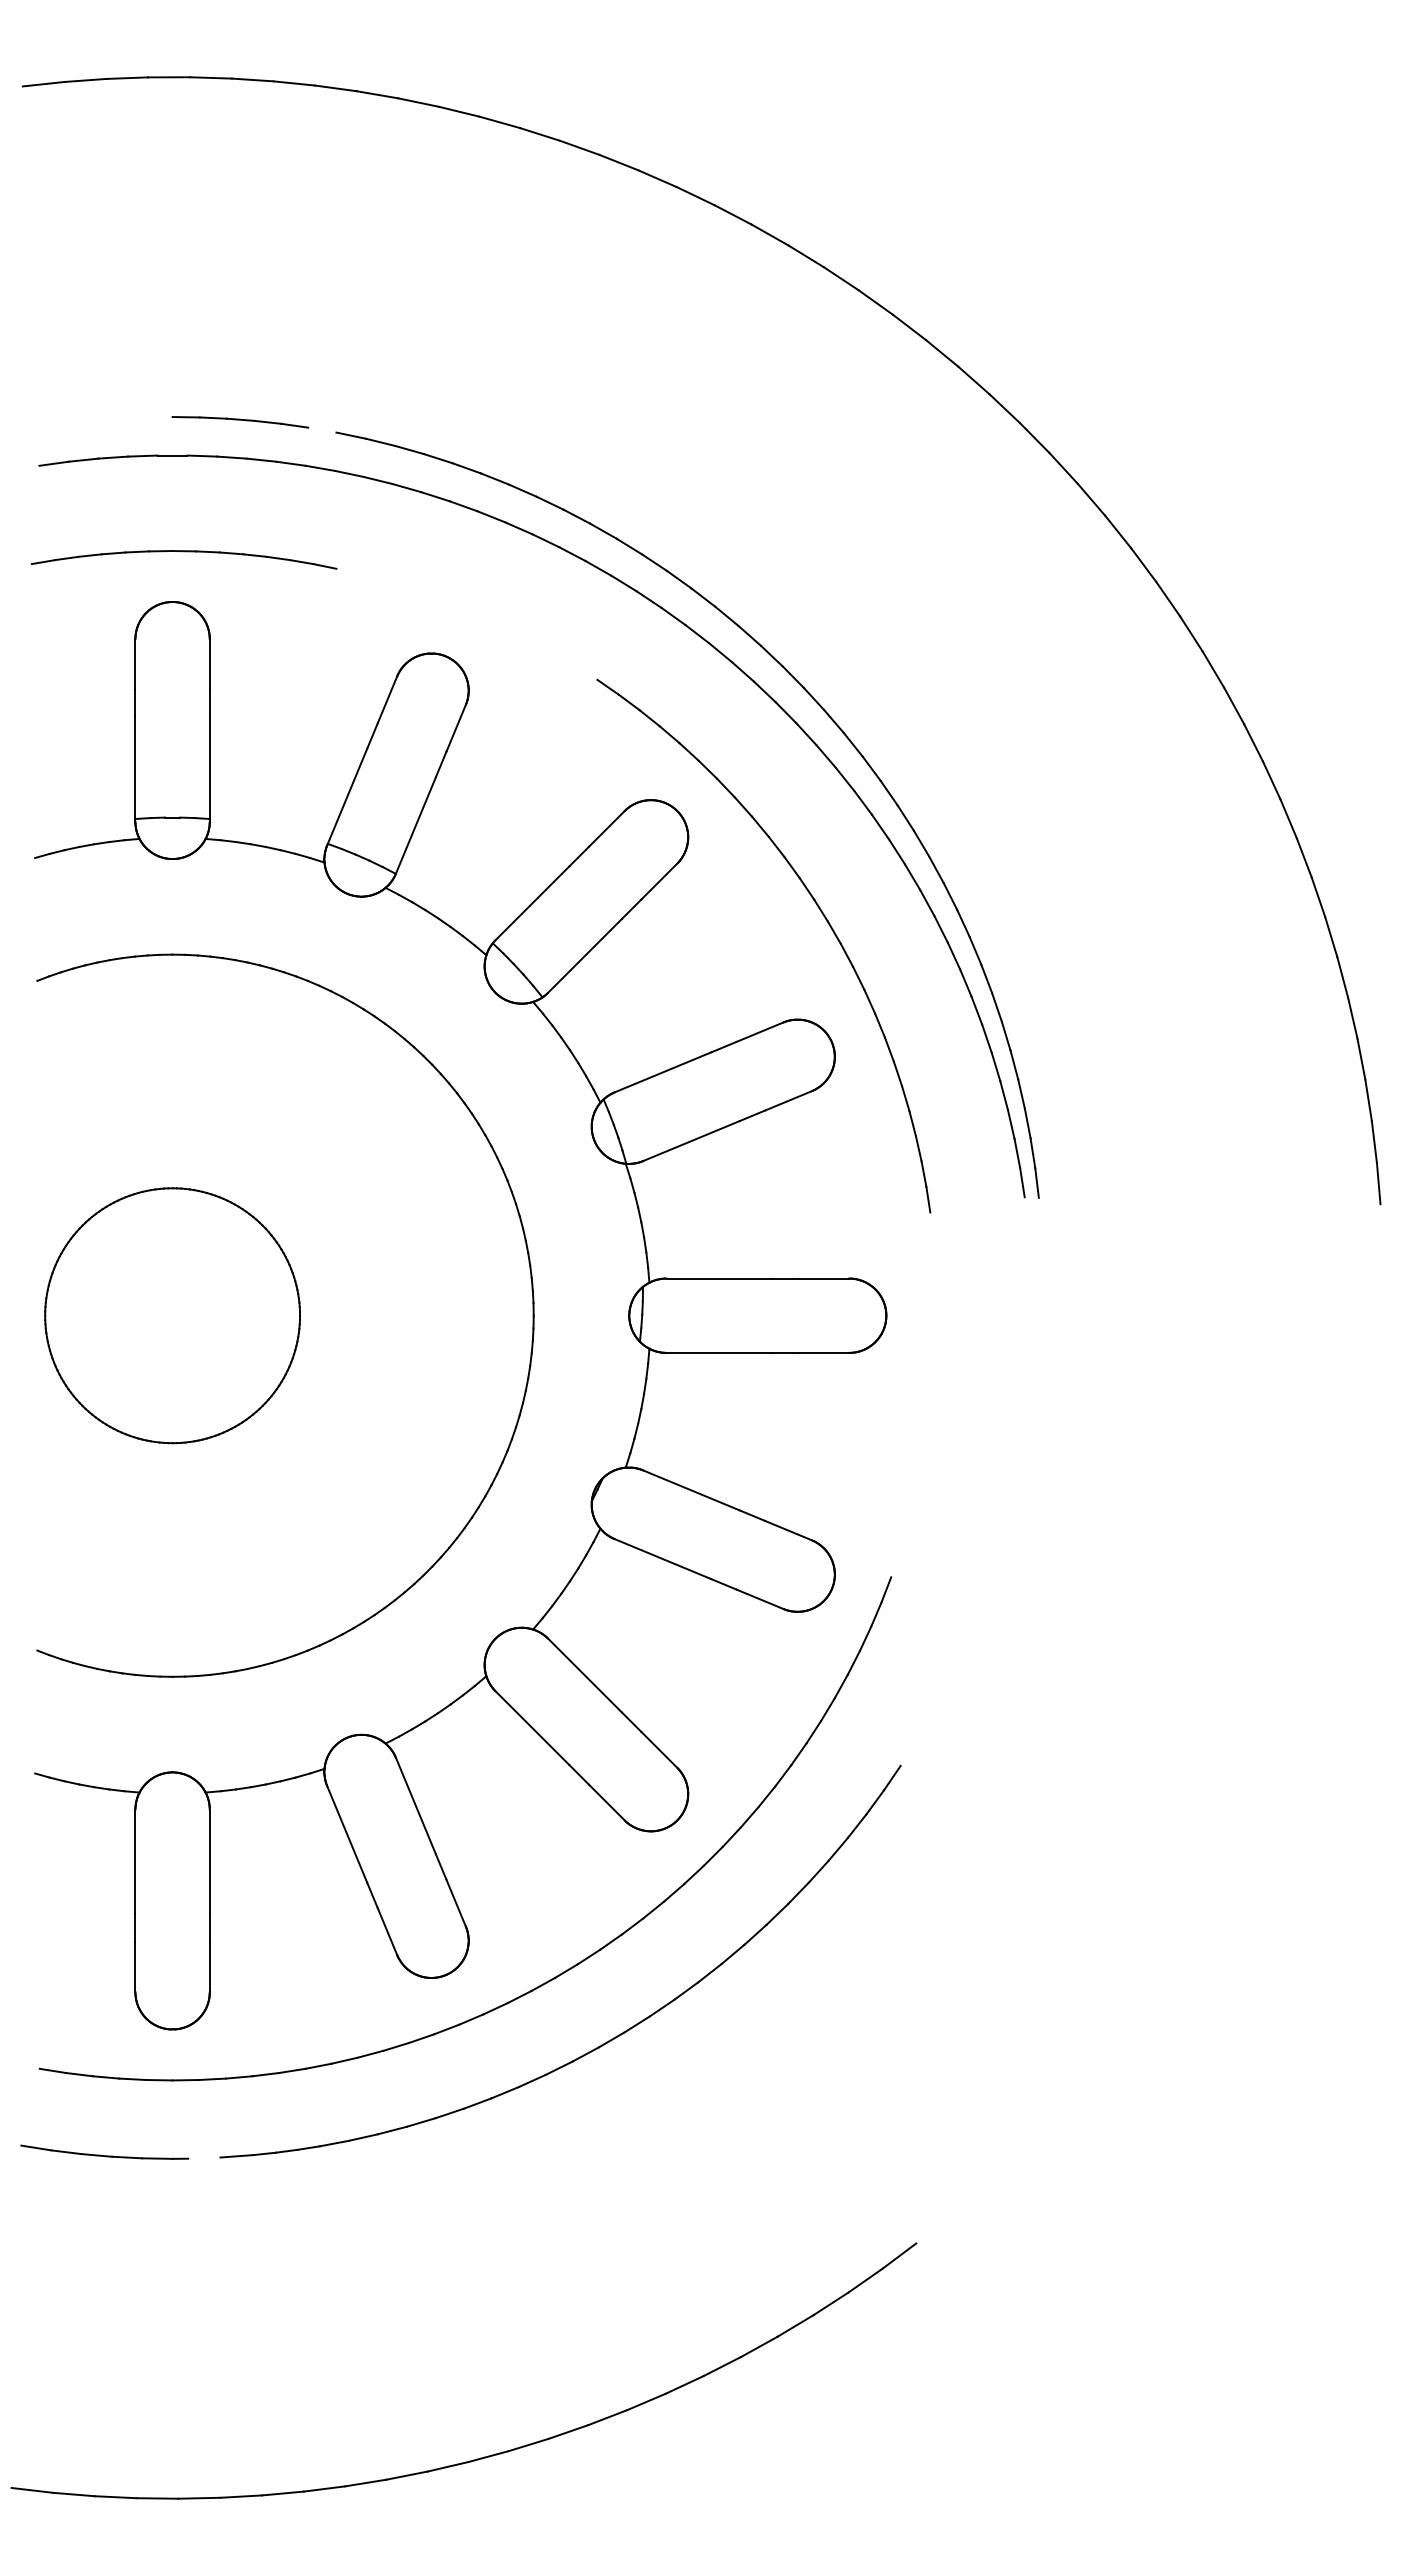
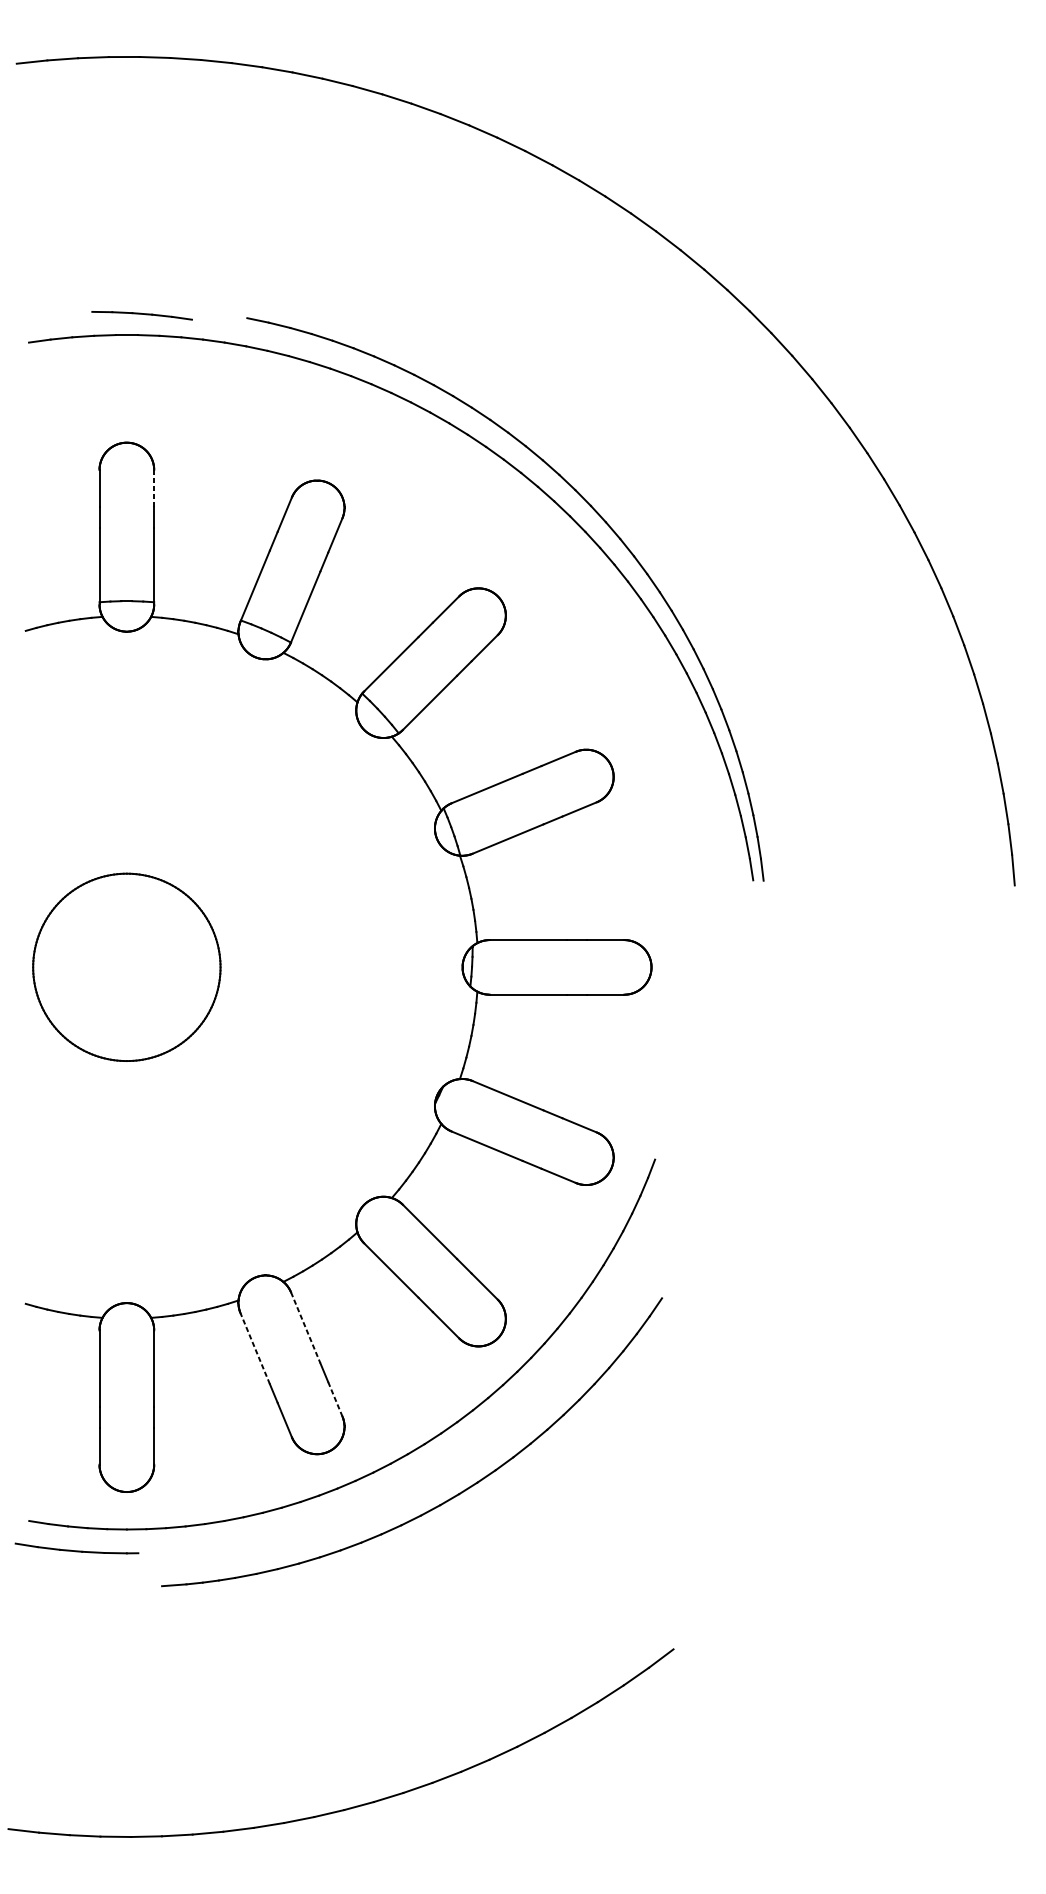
part: (240, 422) -> (142, 315), moved
part: (183, 552) -> (134, 406), removed
line: (209, 664) -> (153, 488), solid -> dashed
part: (819, 910) -> (602, 669), removed
part: (532, 1315) -> (391, 967), removed
line: (416, 1806) -> (306, 1328), solid -> dashed
line: (347, 1834) -> (255, 1348), solid -> dashed
line: (456, 1903) -> (335, 1399), solid -> dashed
part: (104, 2151) -> (76, 1547), moved

